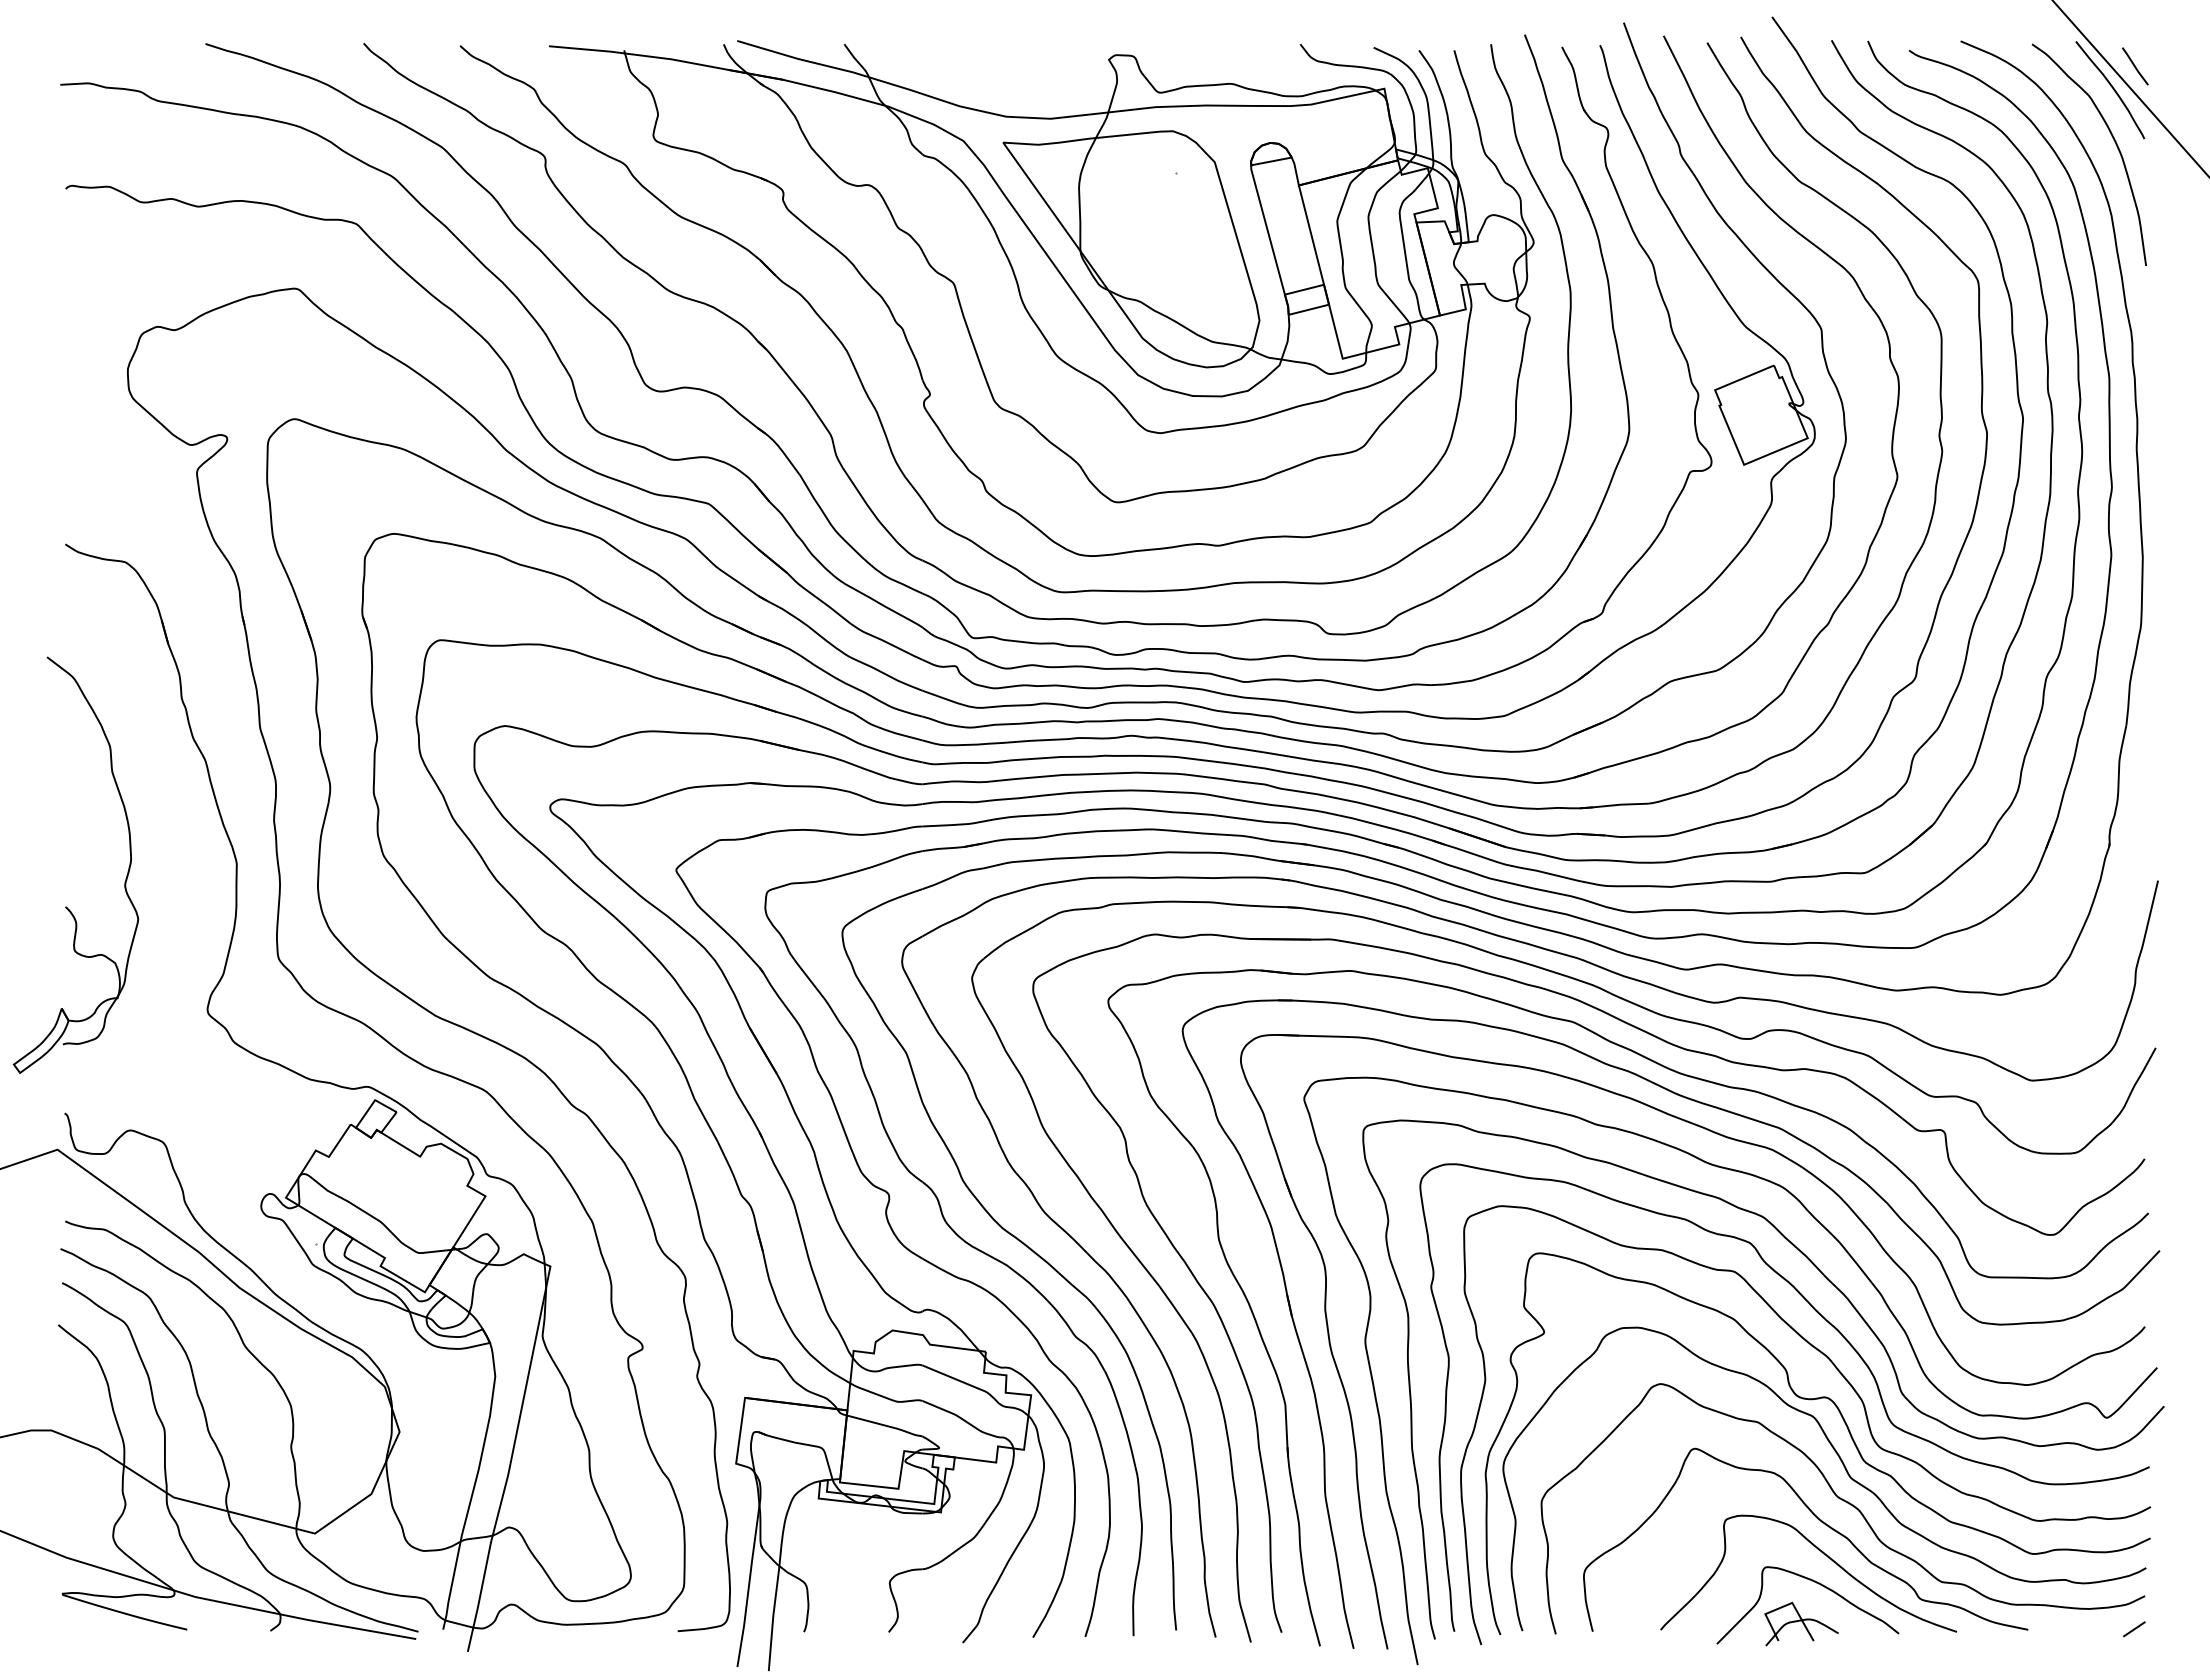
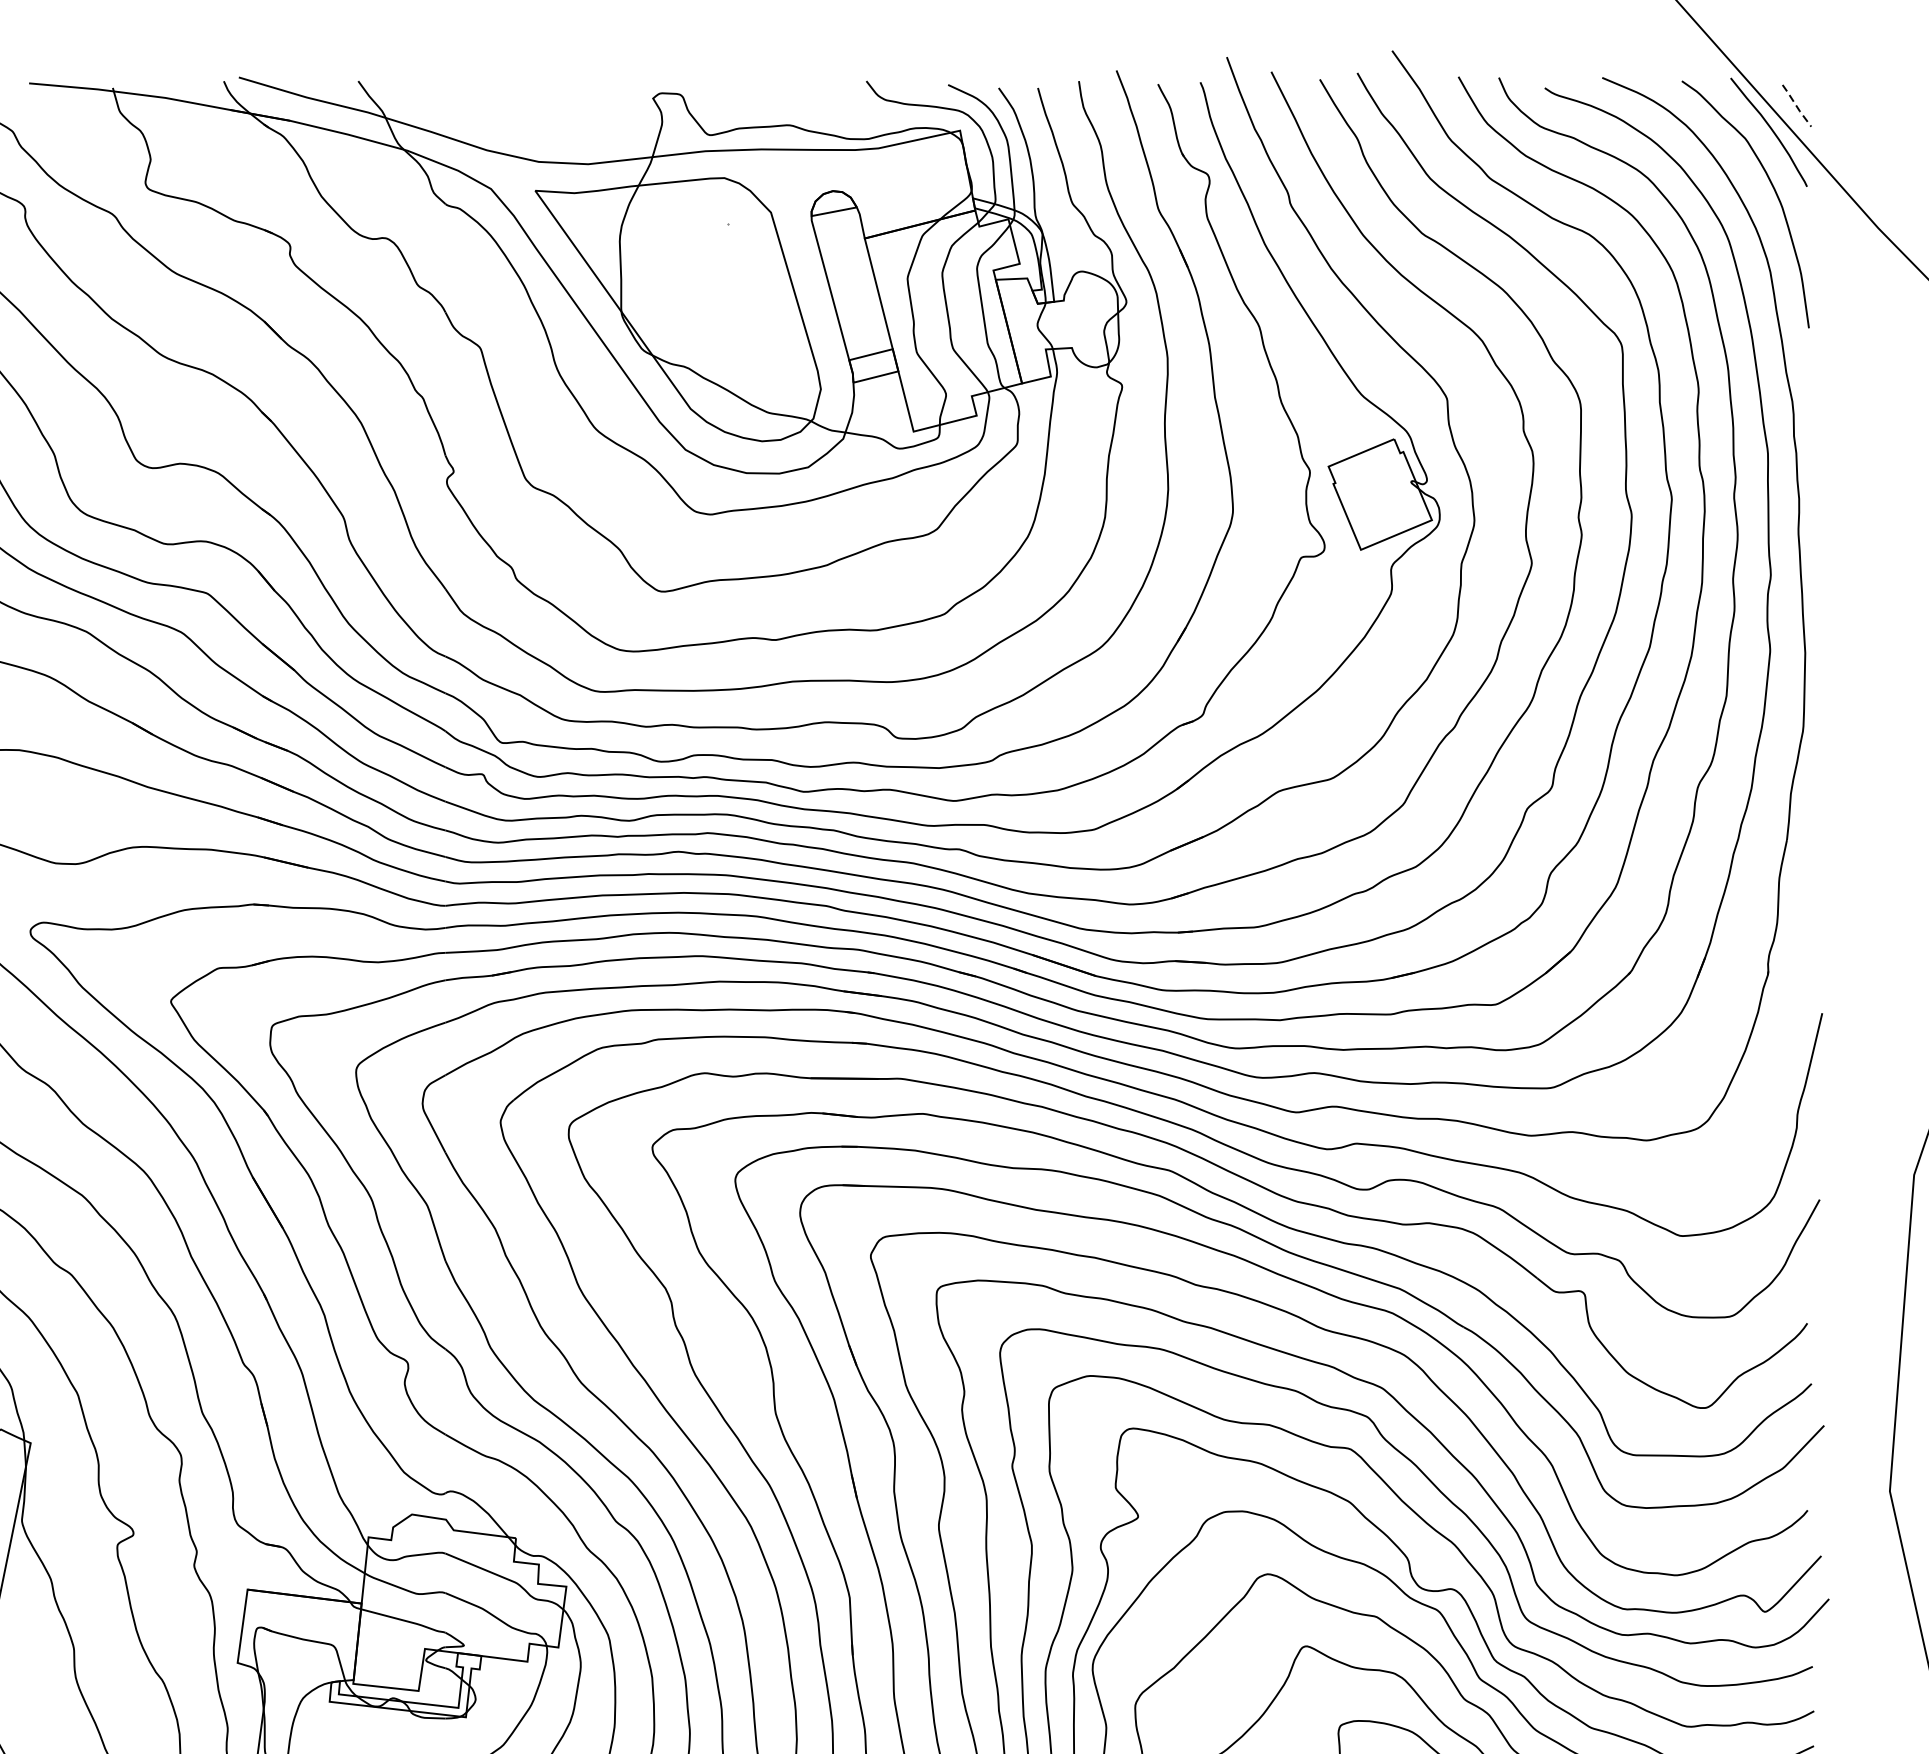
line: (2134, 66) -> (1796, 105), solid -> dashed

